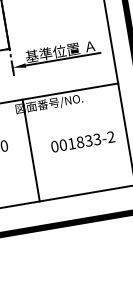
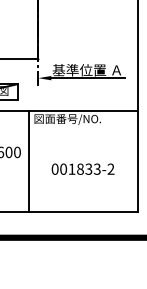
text: (82, 141) -> (82, 168), moved
line: (30, 149) -> (28, 160), moved

